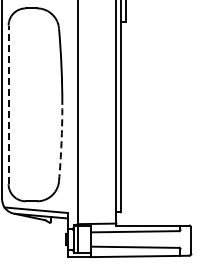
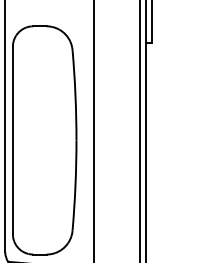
line: (8, 104) -> (12, 140), dashed -> solid
arc: (61, 143) -> (75, 186), dashed -> solid

